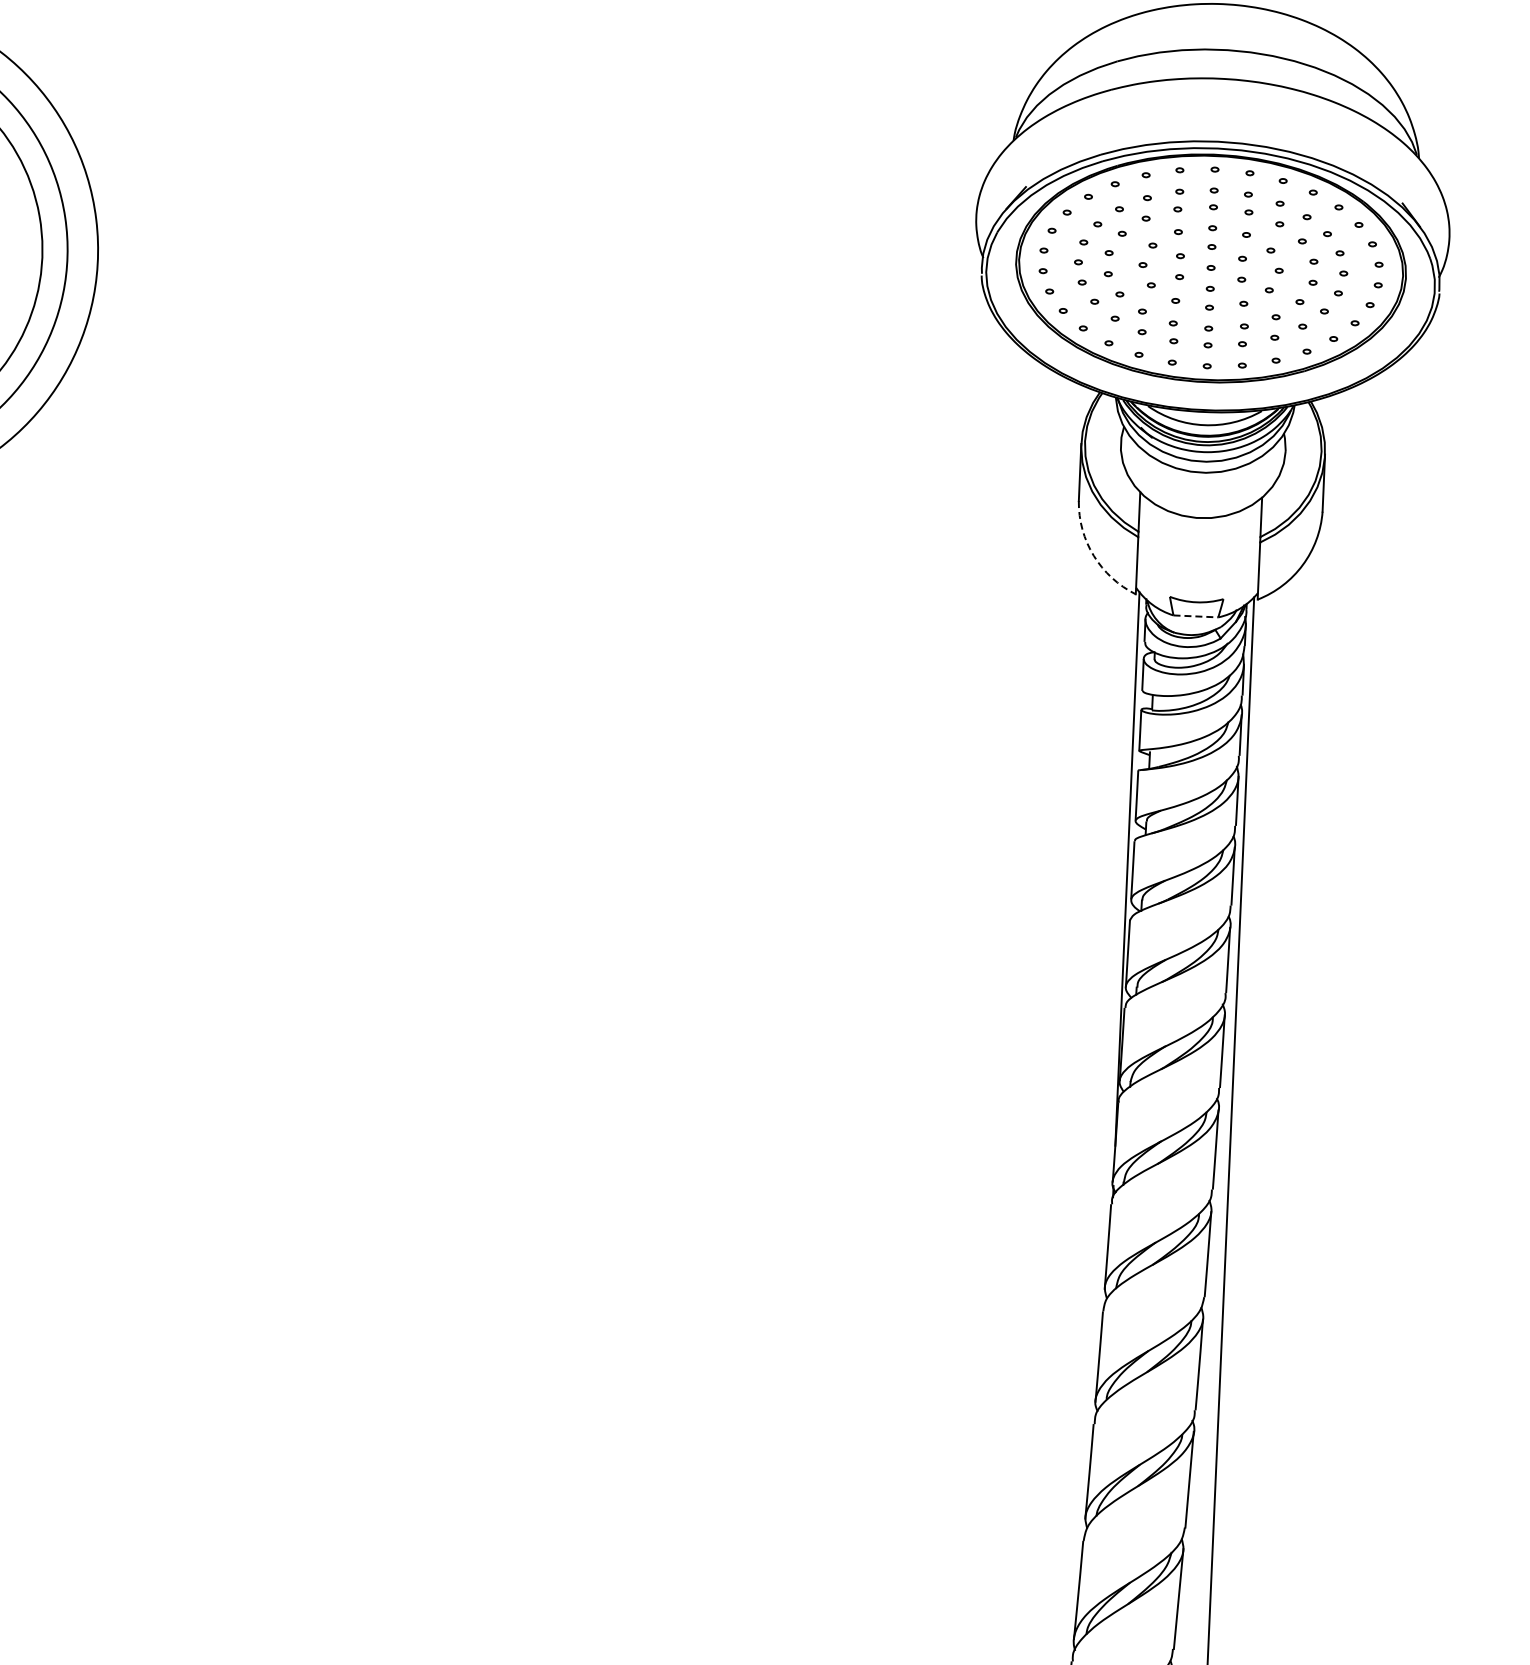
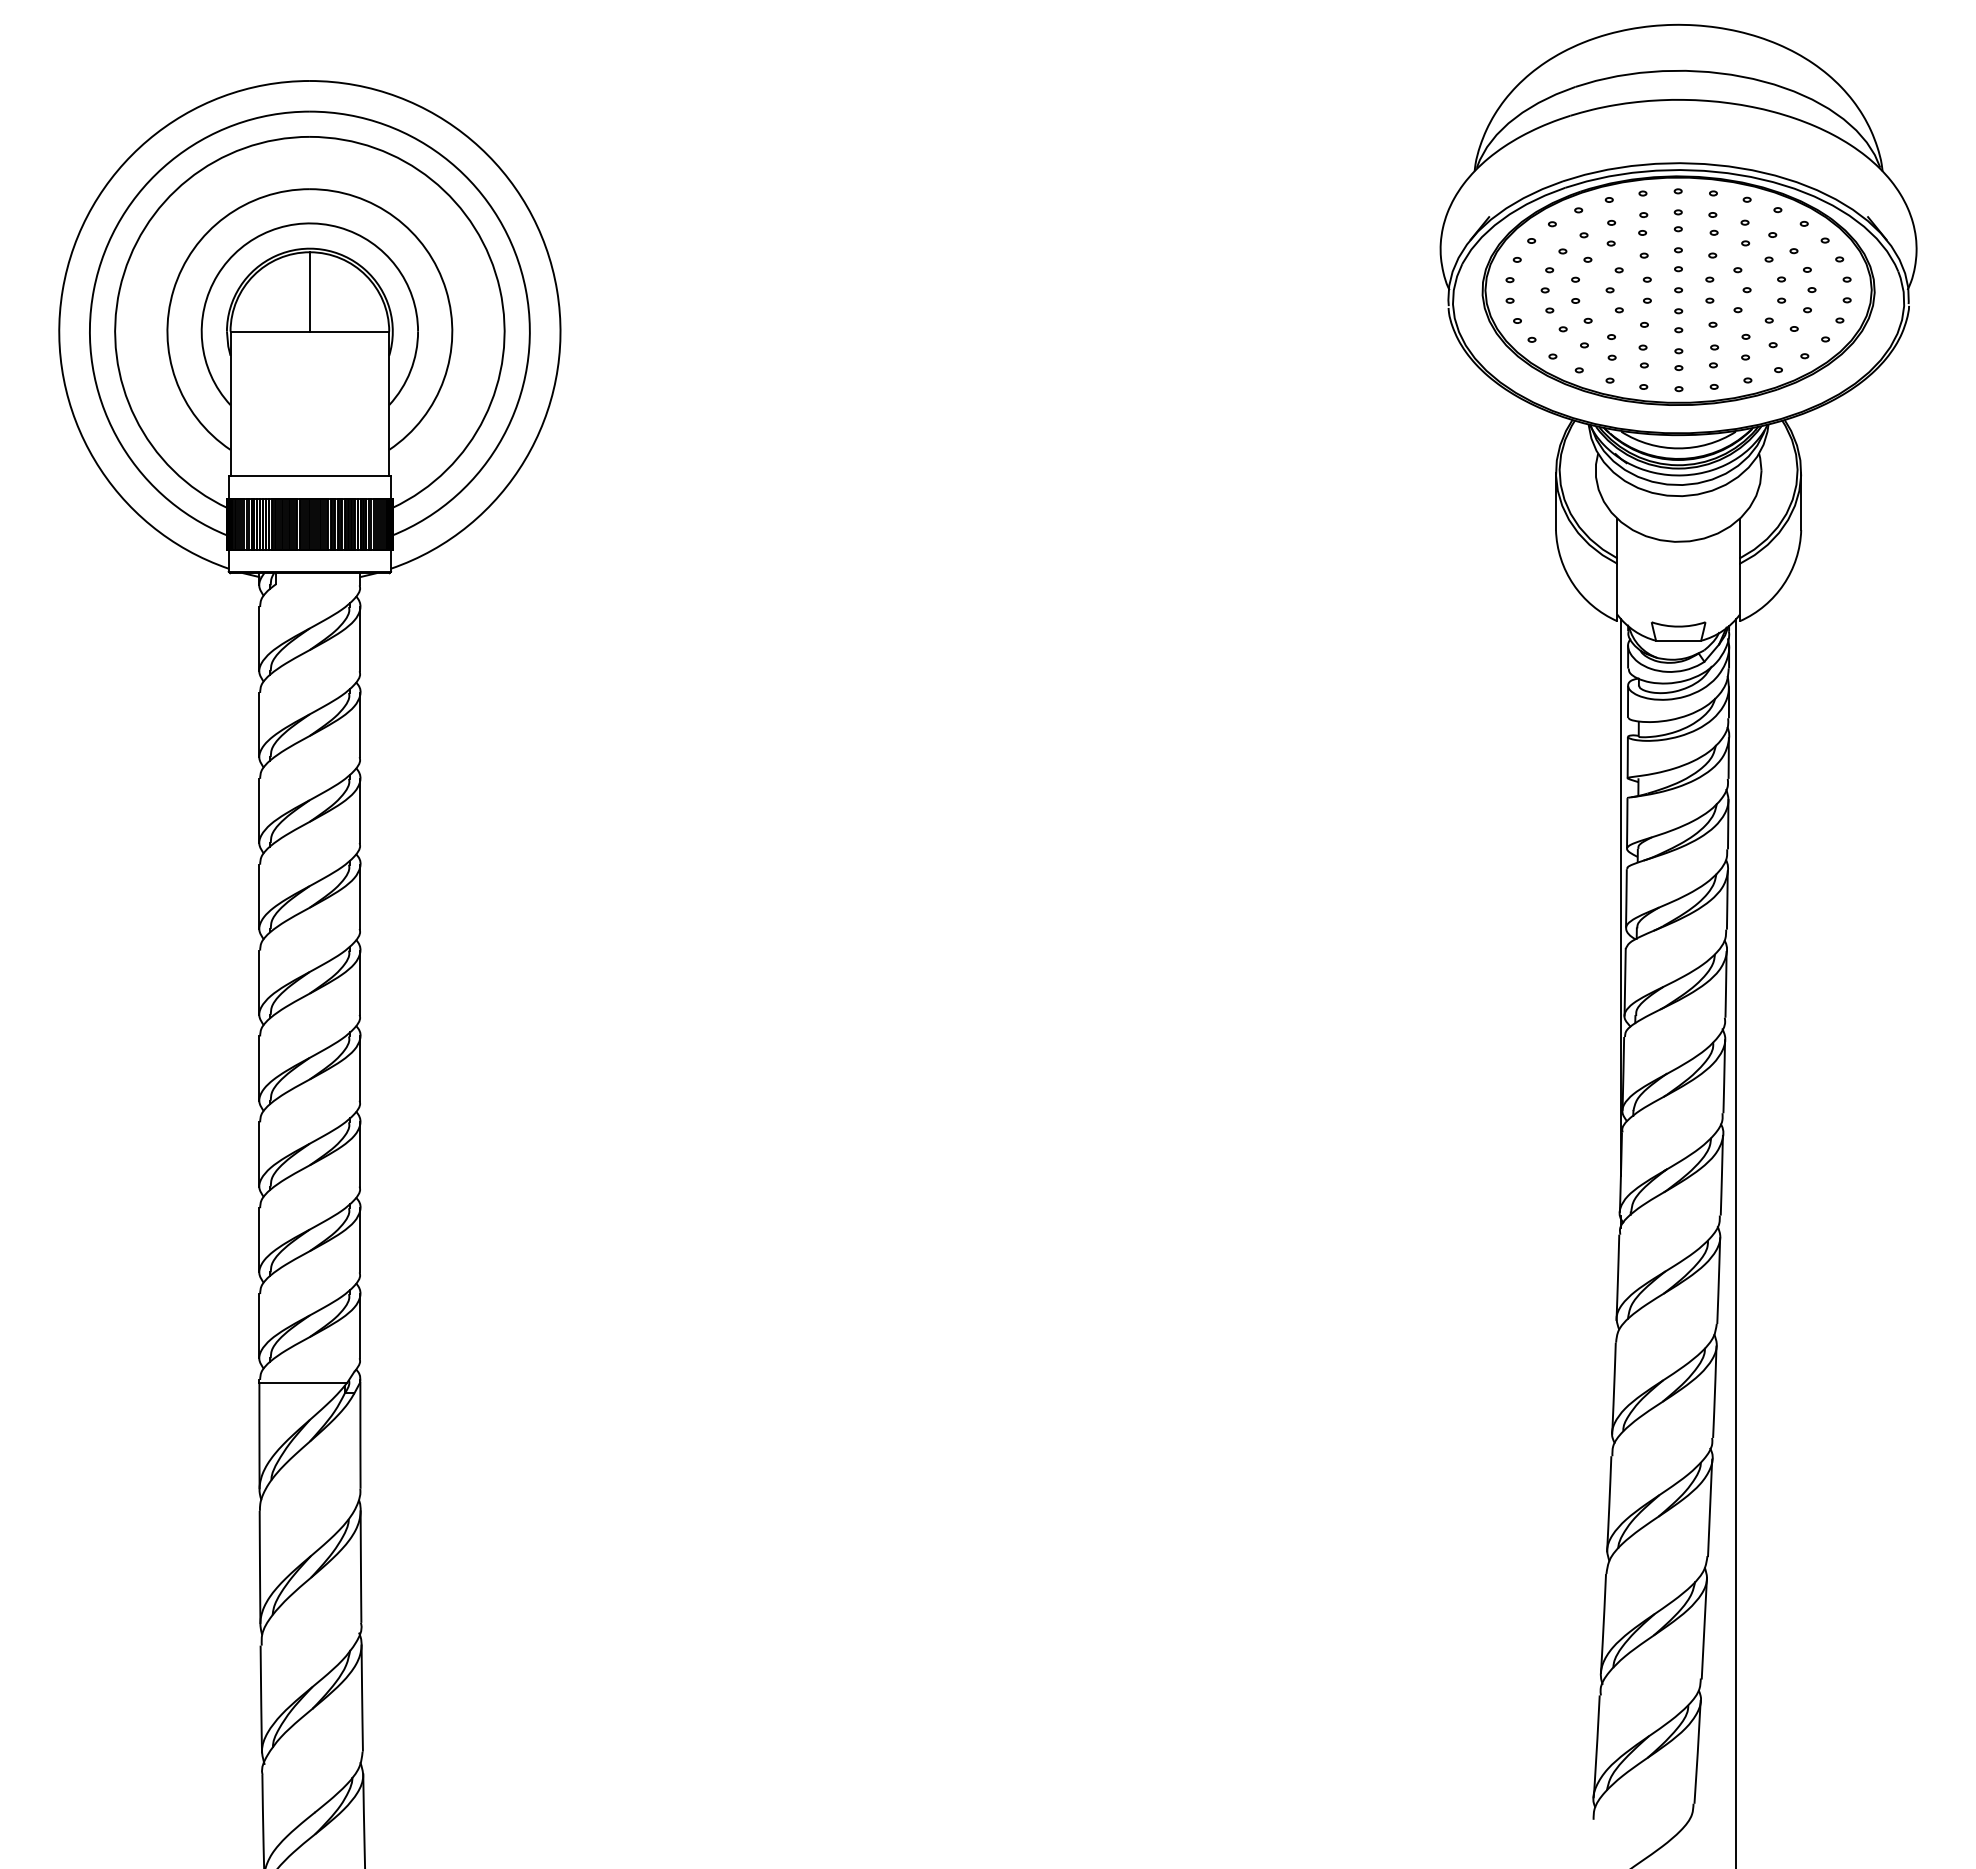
arc: (1093, 555) -> (1573, 584), dashed -> solid
line: (1195, 616) -> (1678, 640), dashed -> solid

